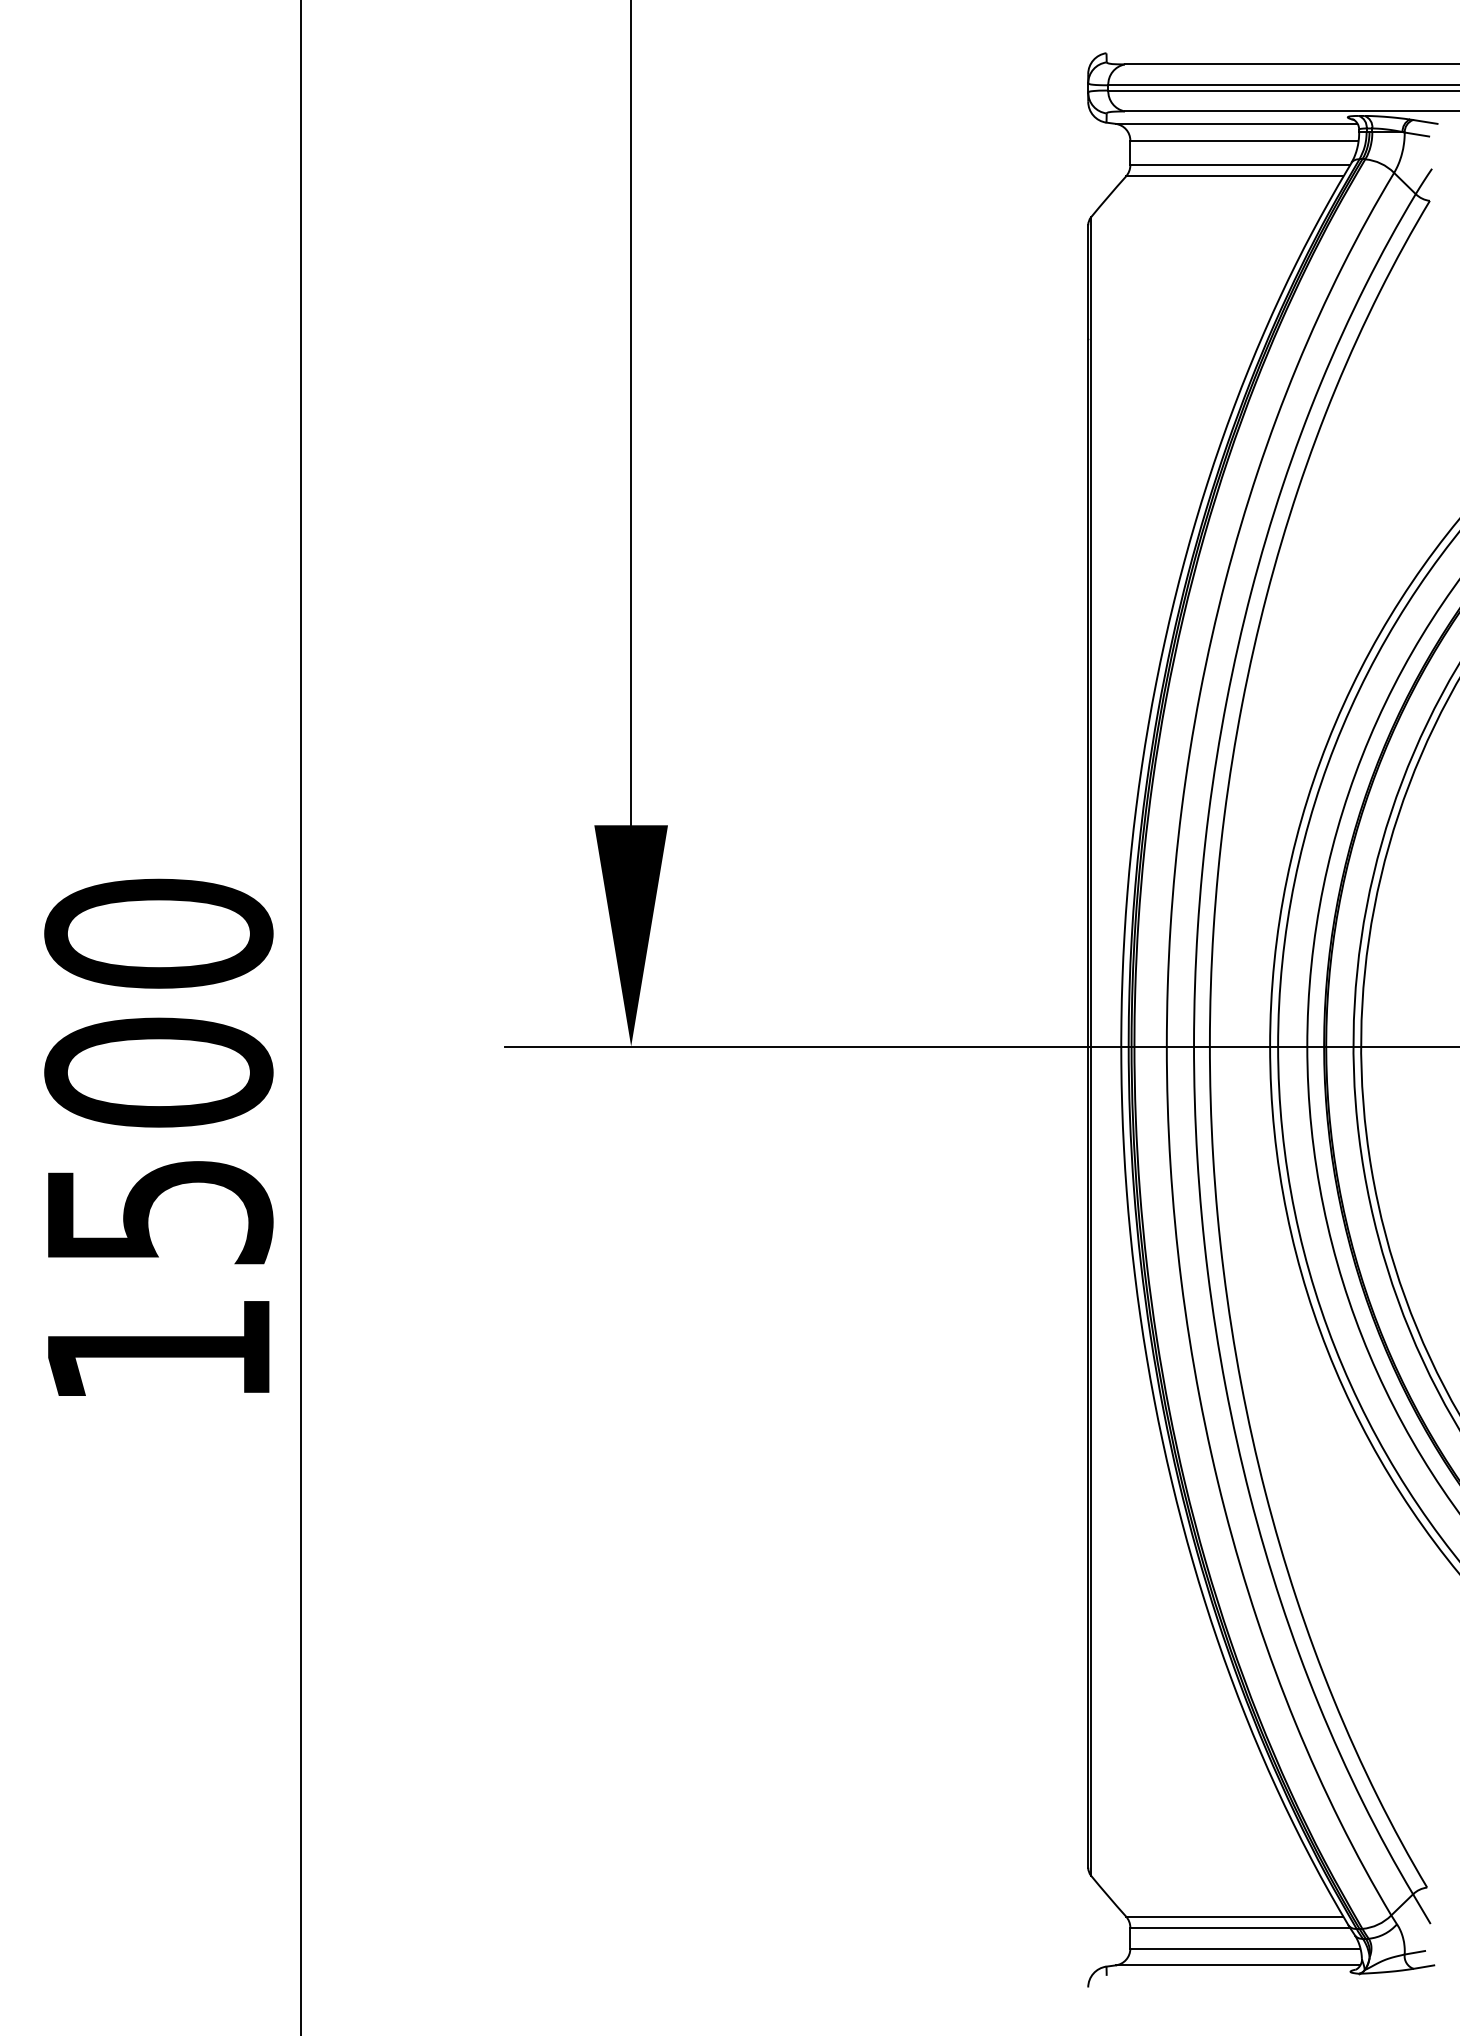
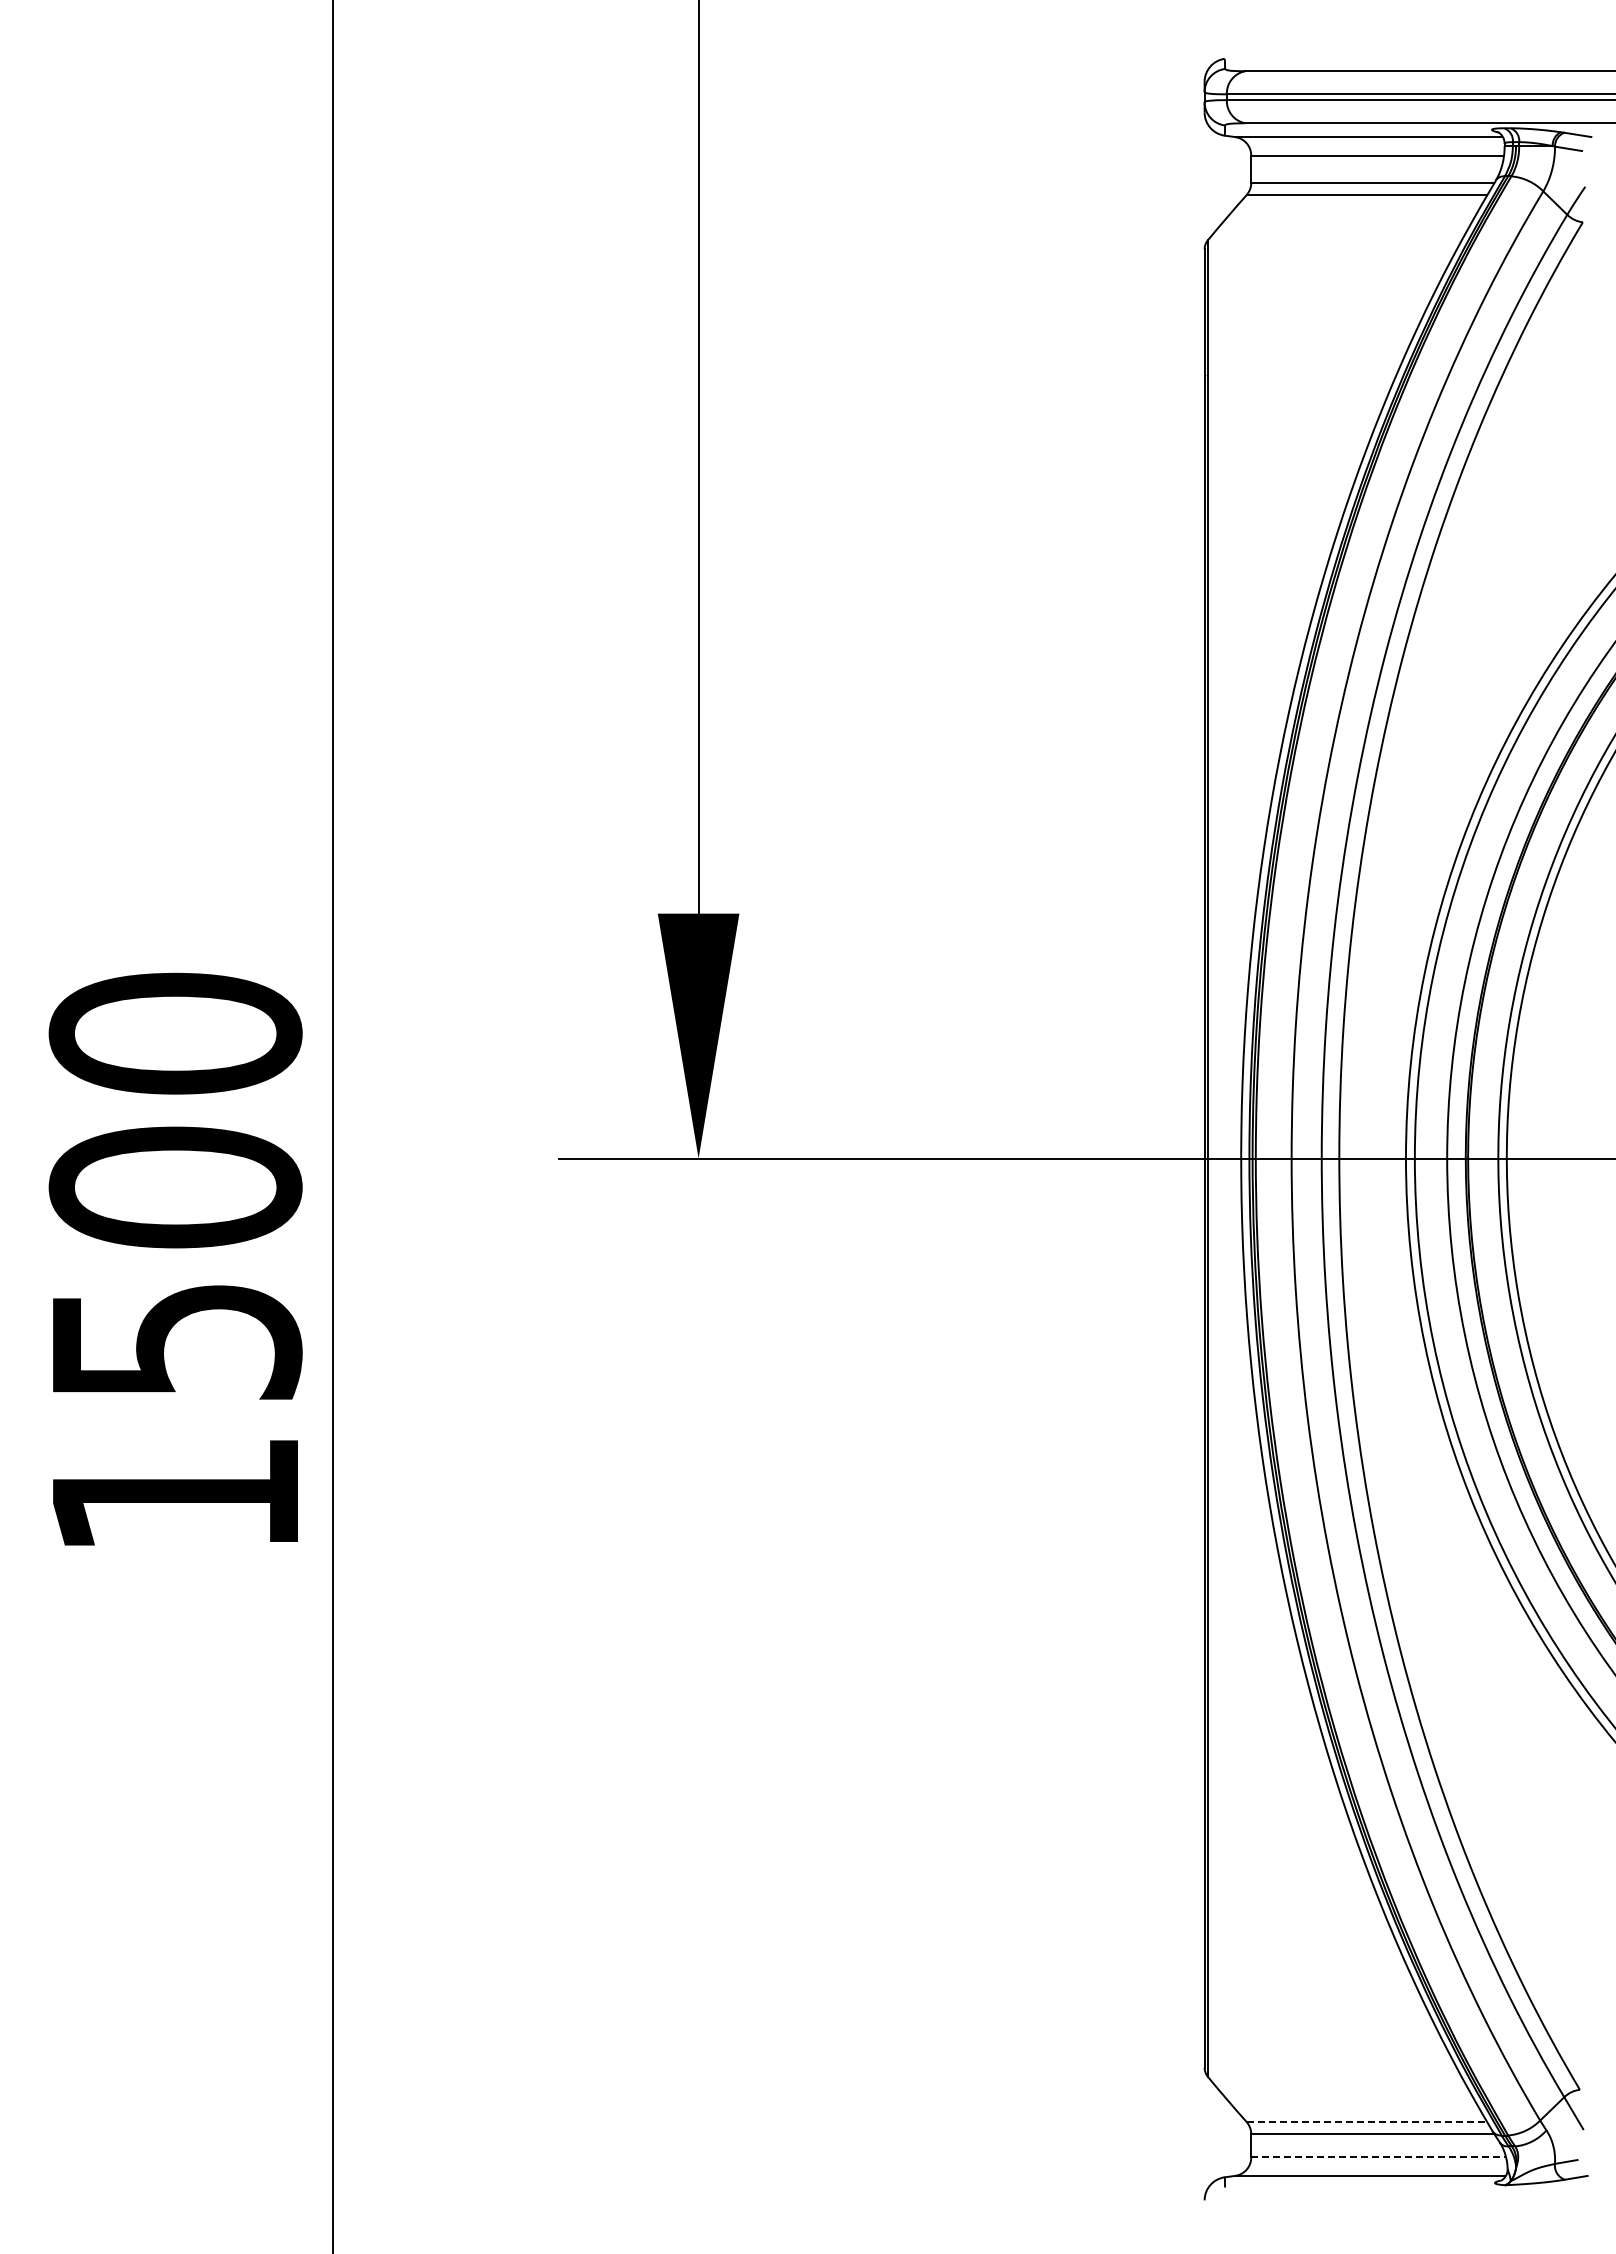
line: (1235, 1916) -> (1367, 2121), solid -> dashed
line: (1245, 1948) -> (1378, 2157), solid -> dashed

